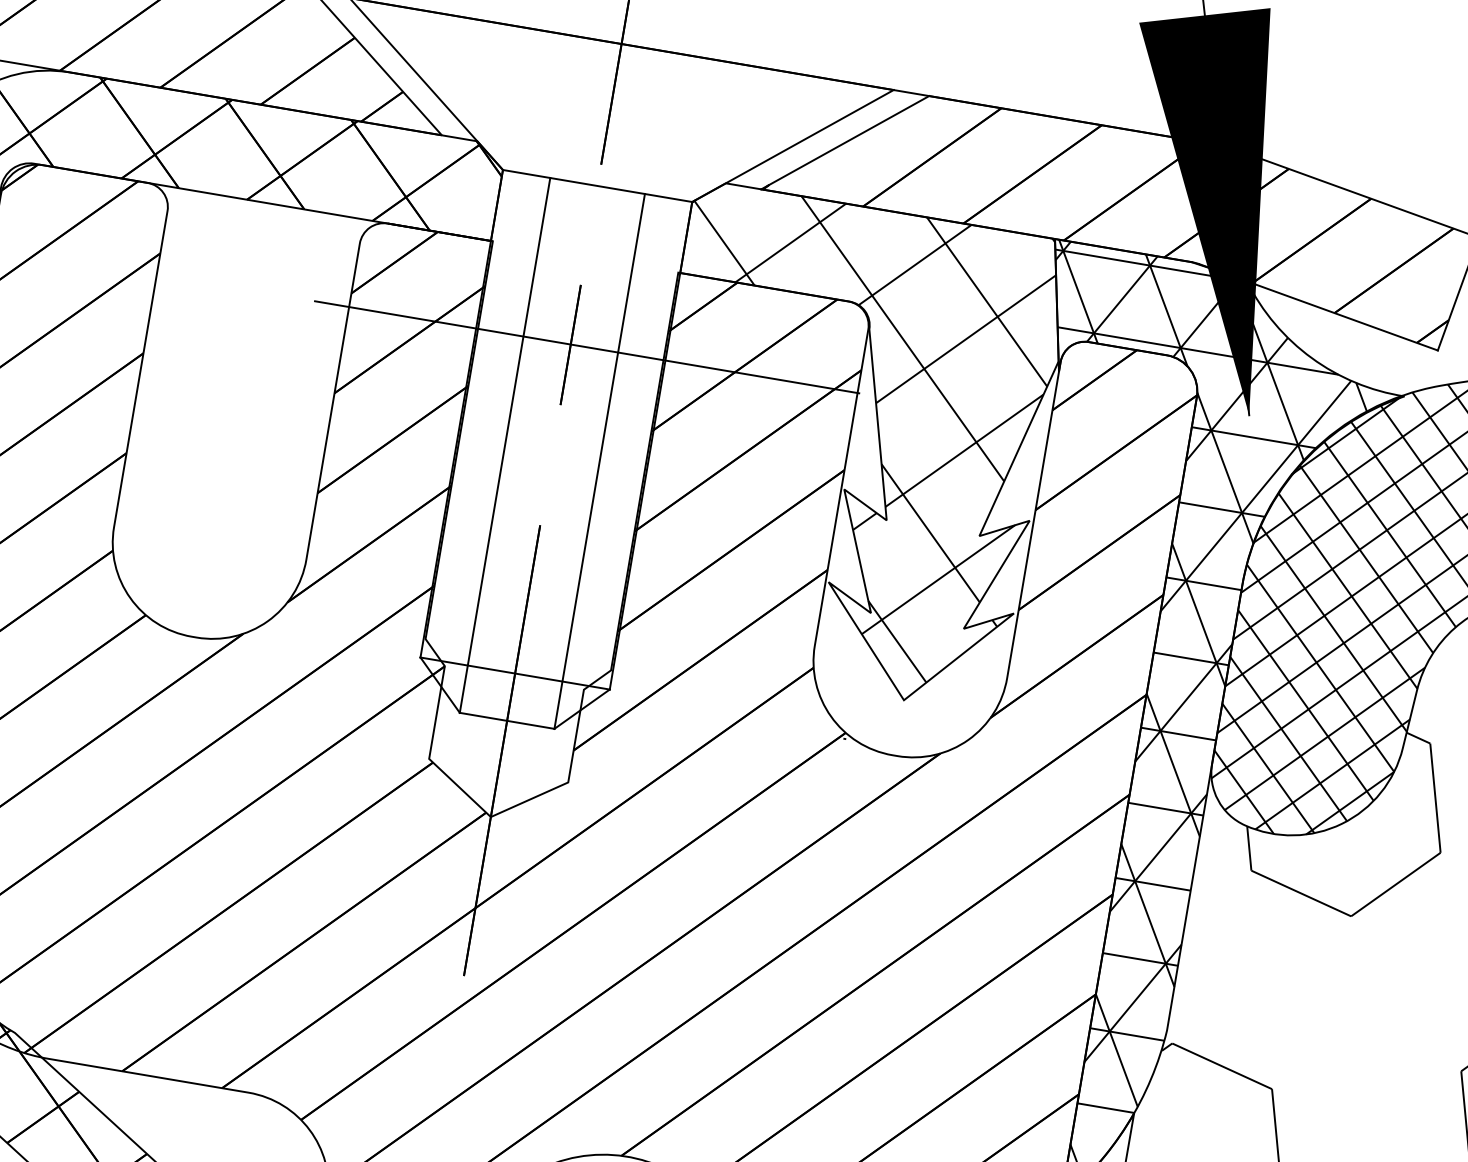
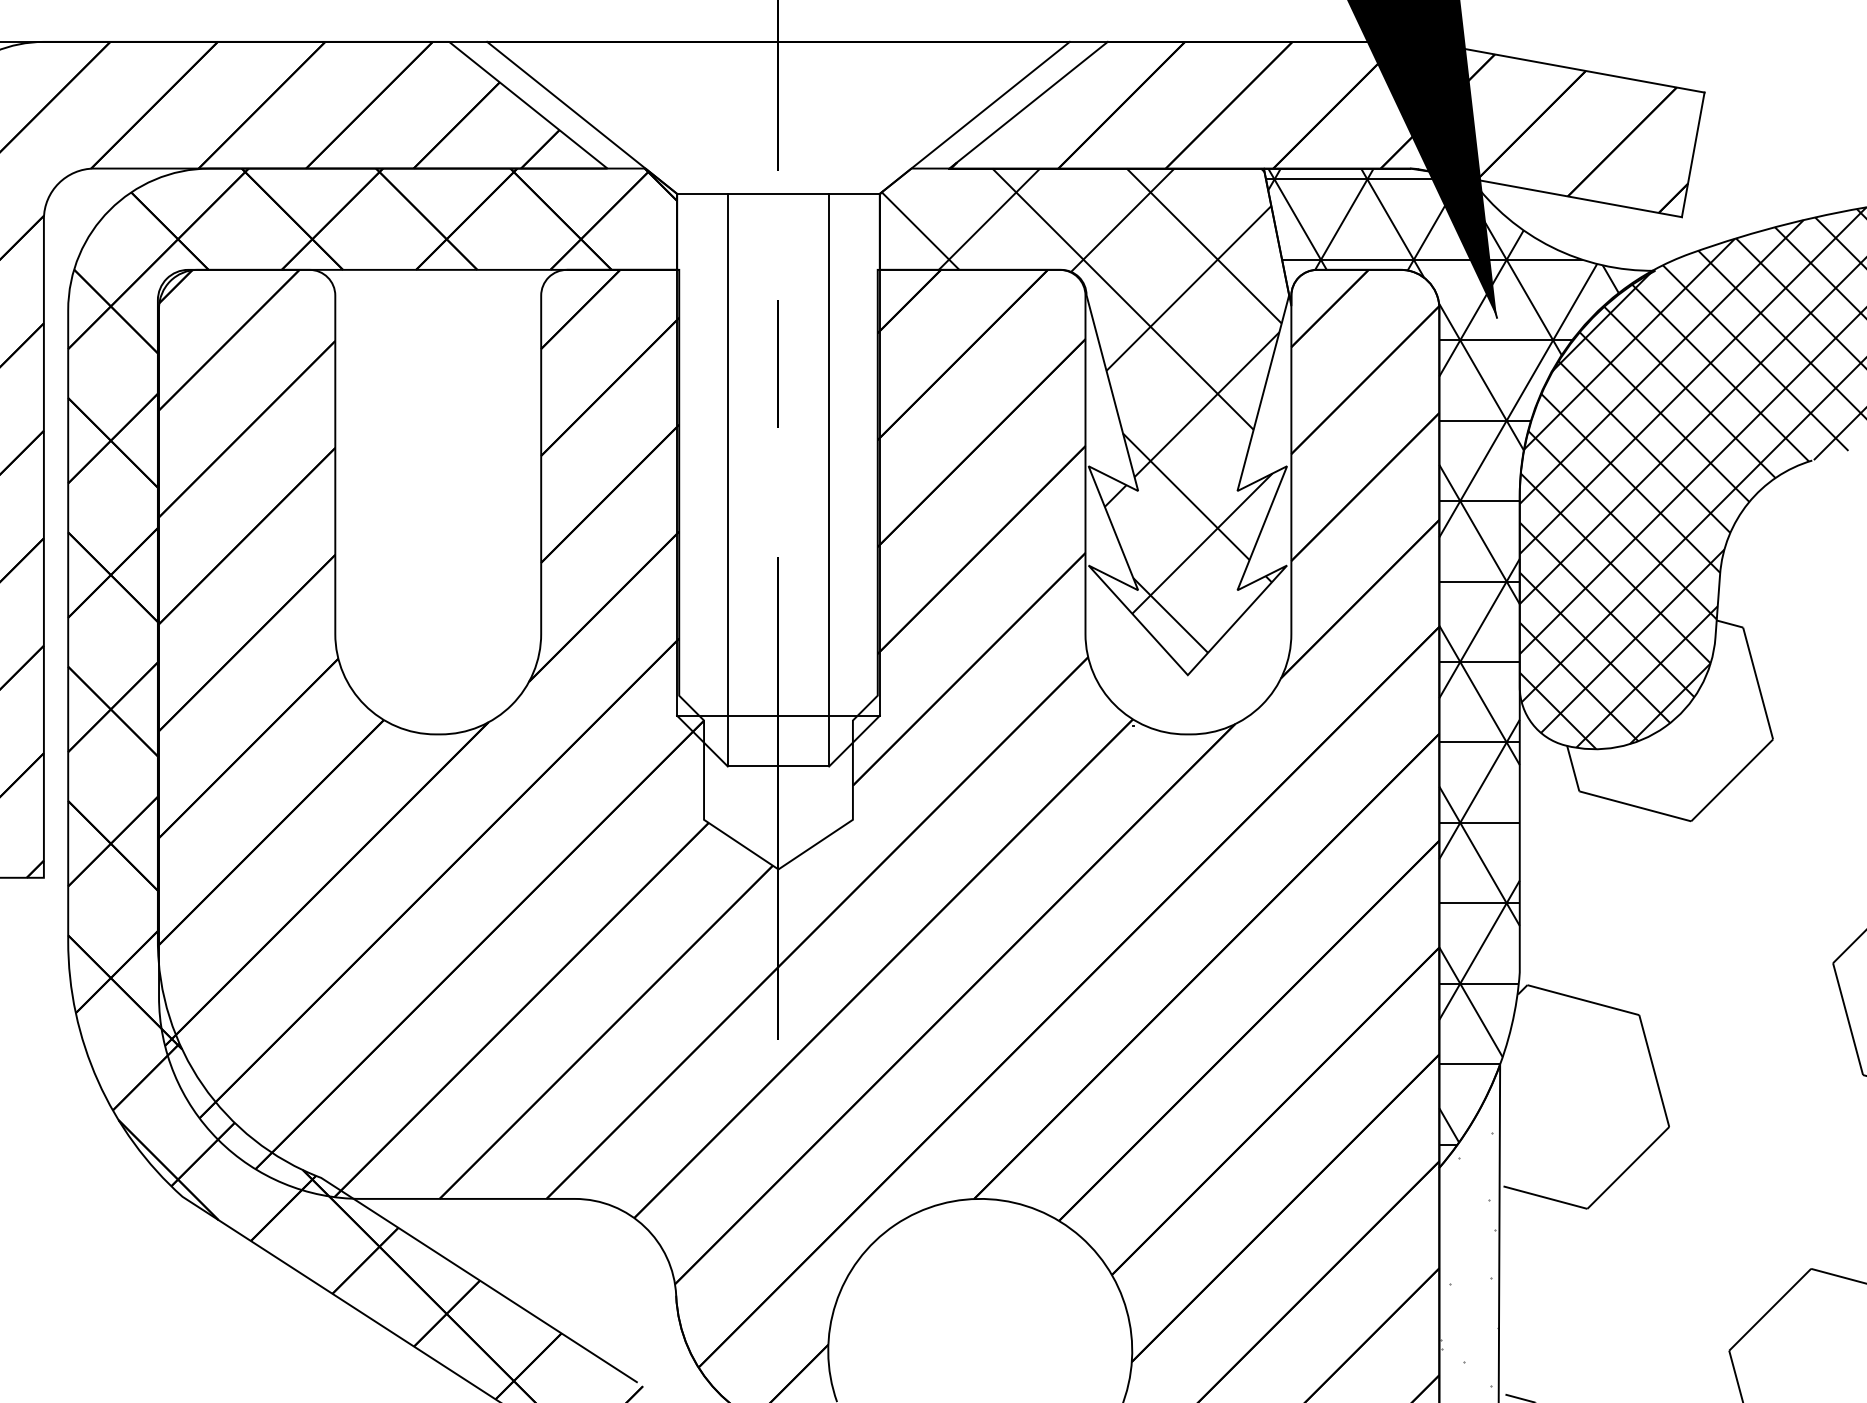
line: (586, 347) -> (795, 363), removed

